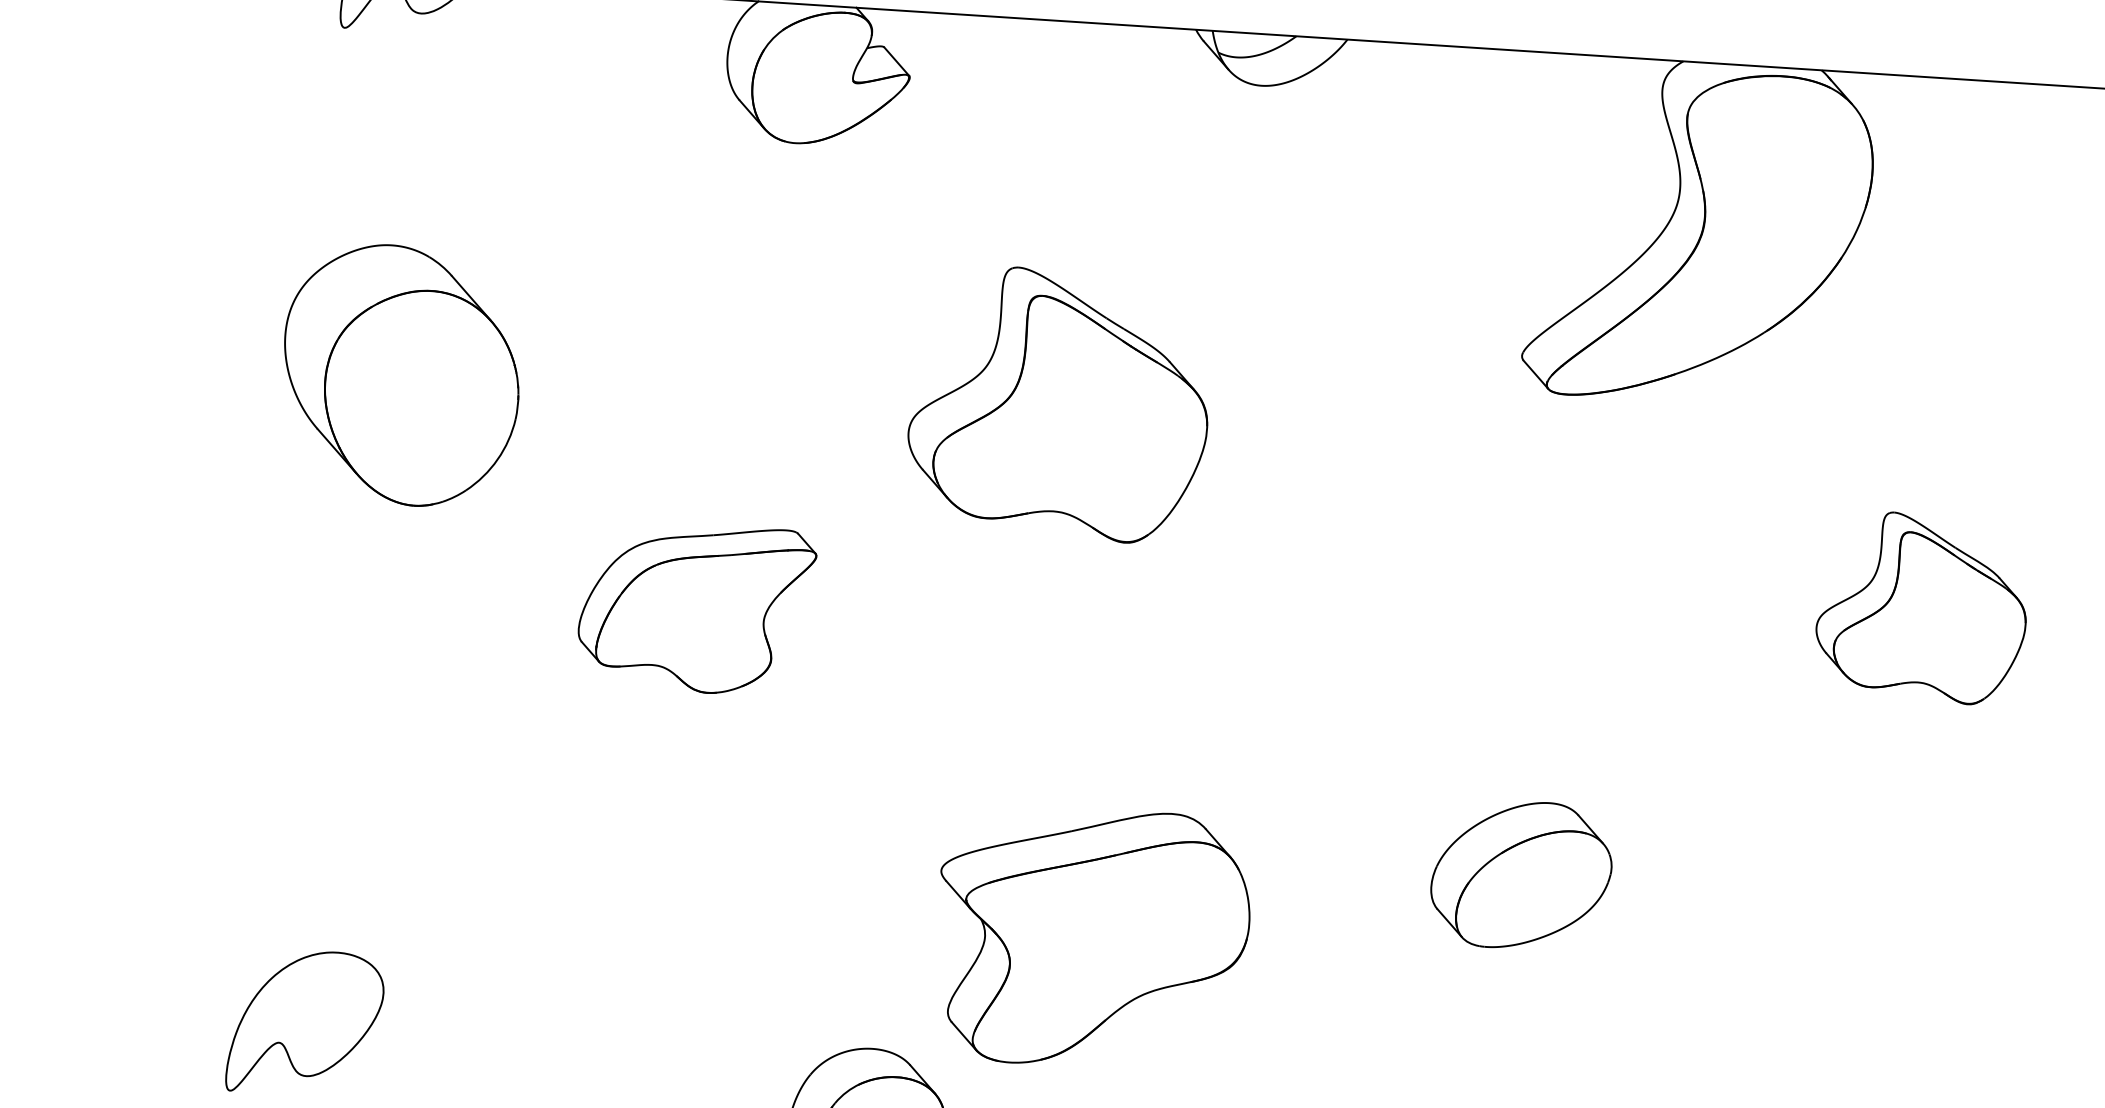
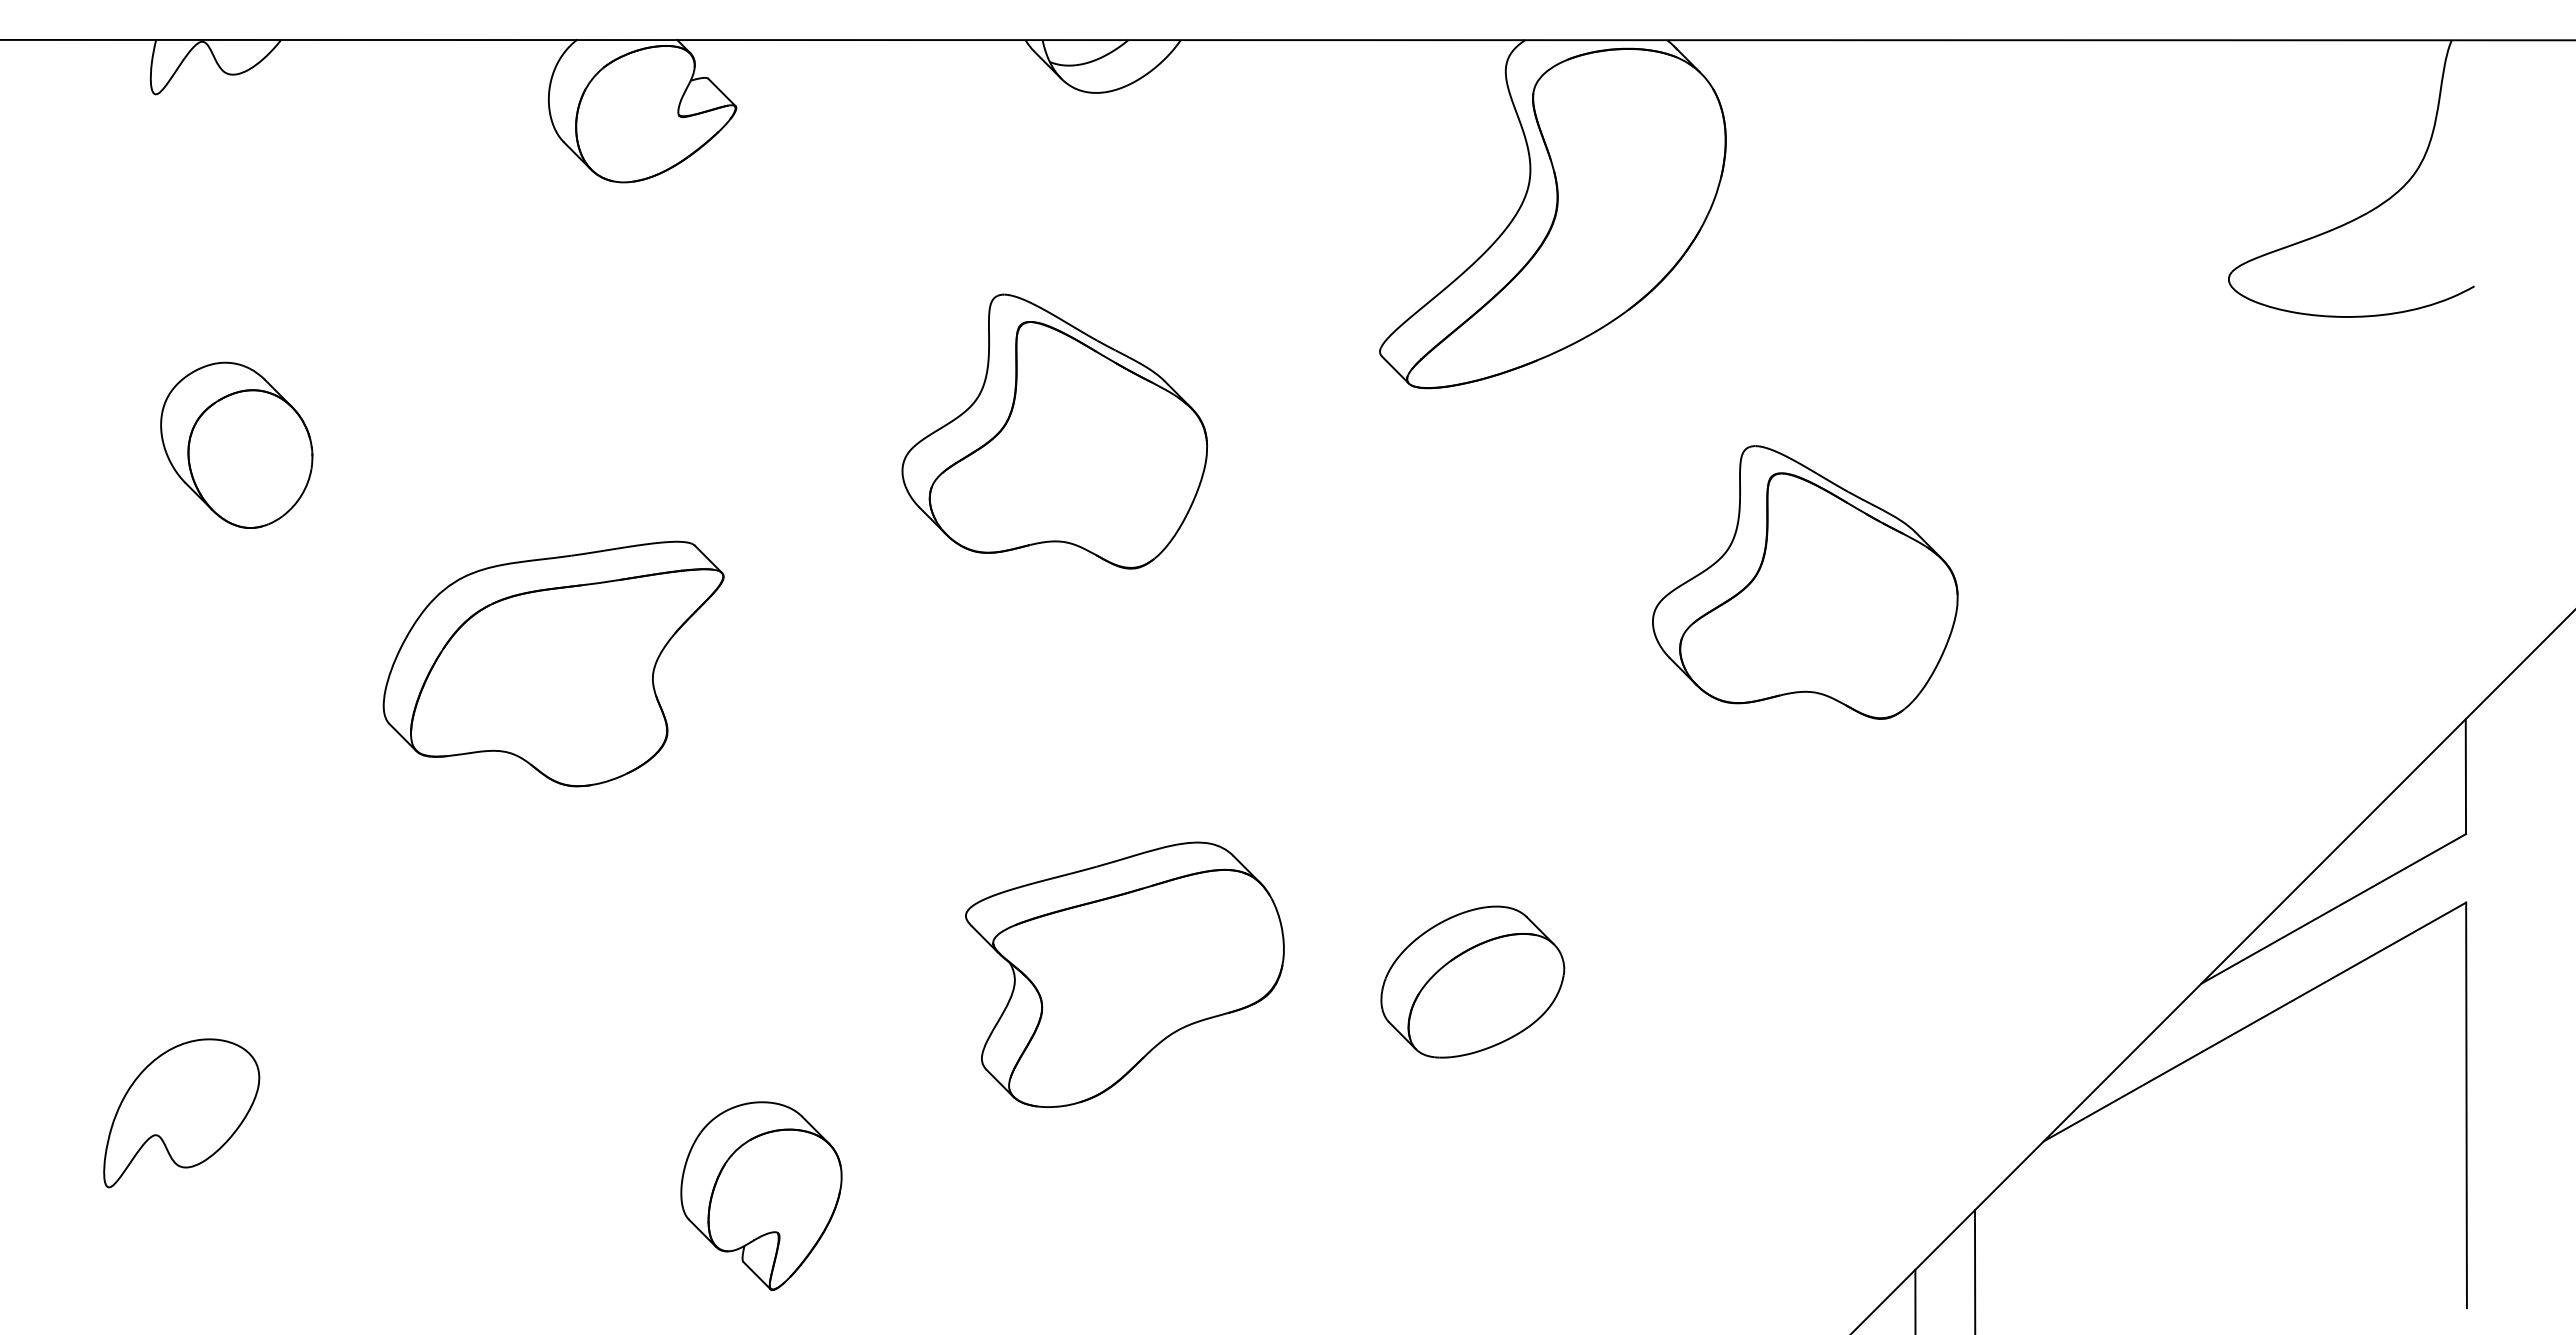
part: (401, 374) -> (236, 444), size x0.62
part: (1059, 404) -> (1054, 431), moved
part: (696, 607) -> (553, 663), size x1.43
part: (1922, 607) -> (1805, 582), size x1.43
part: (1521, 874) -> (1472, 981), moved
part: (1092, 937) -> (1124, 974), moved

